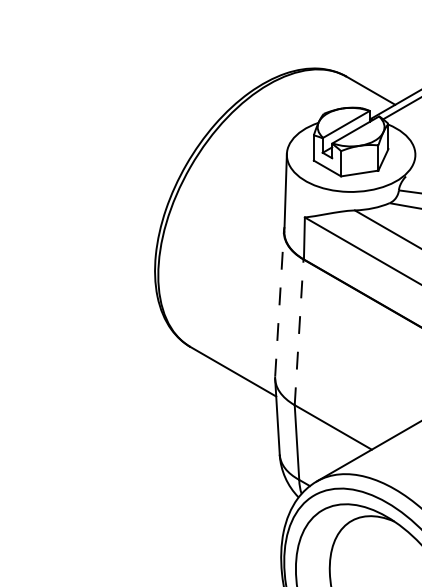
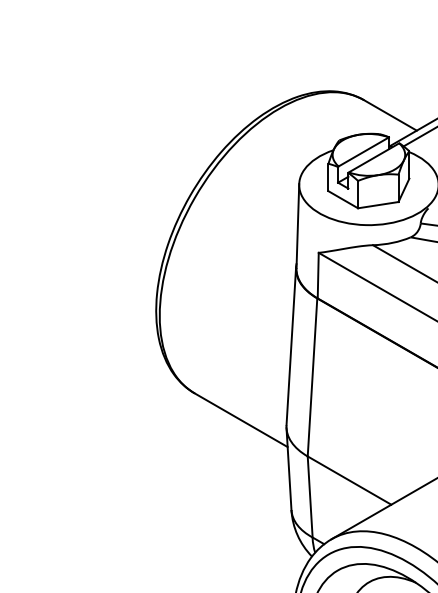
line: (279, 303) -> (291, 346), dashed -> solid
line: (299, 332) -> (312, 377), dashed -> solid

